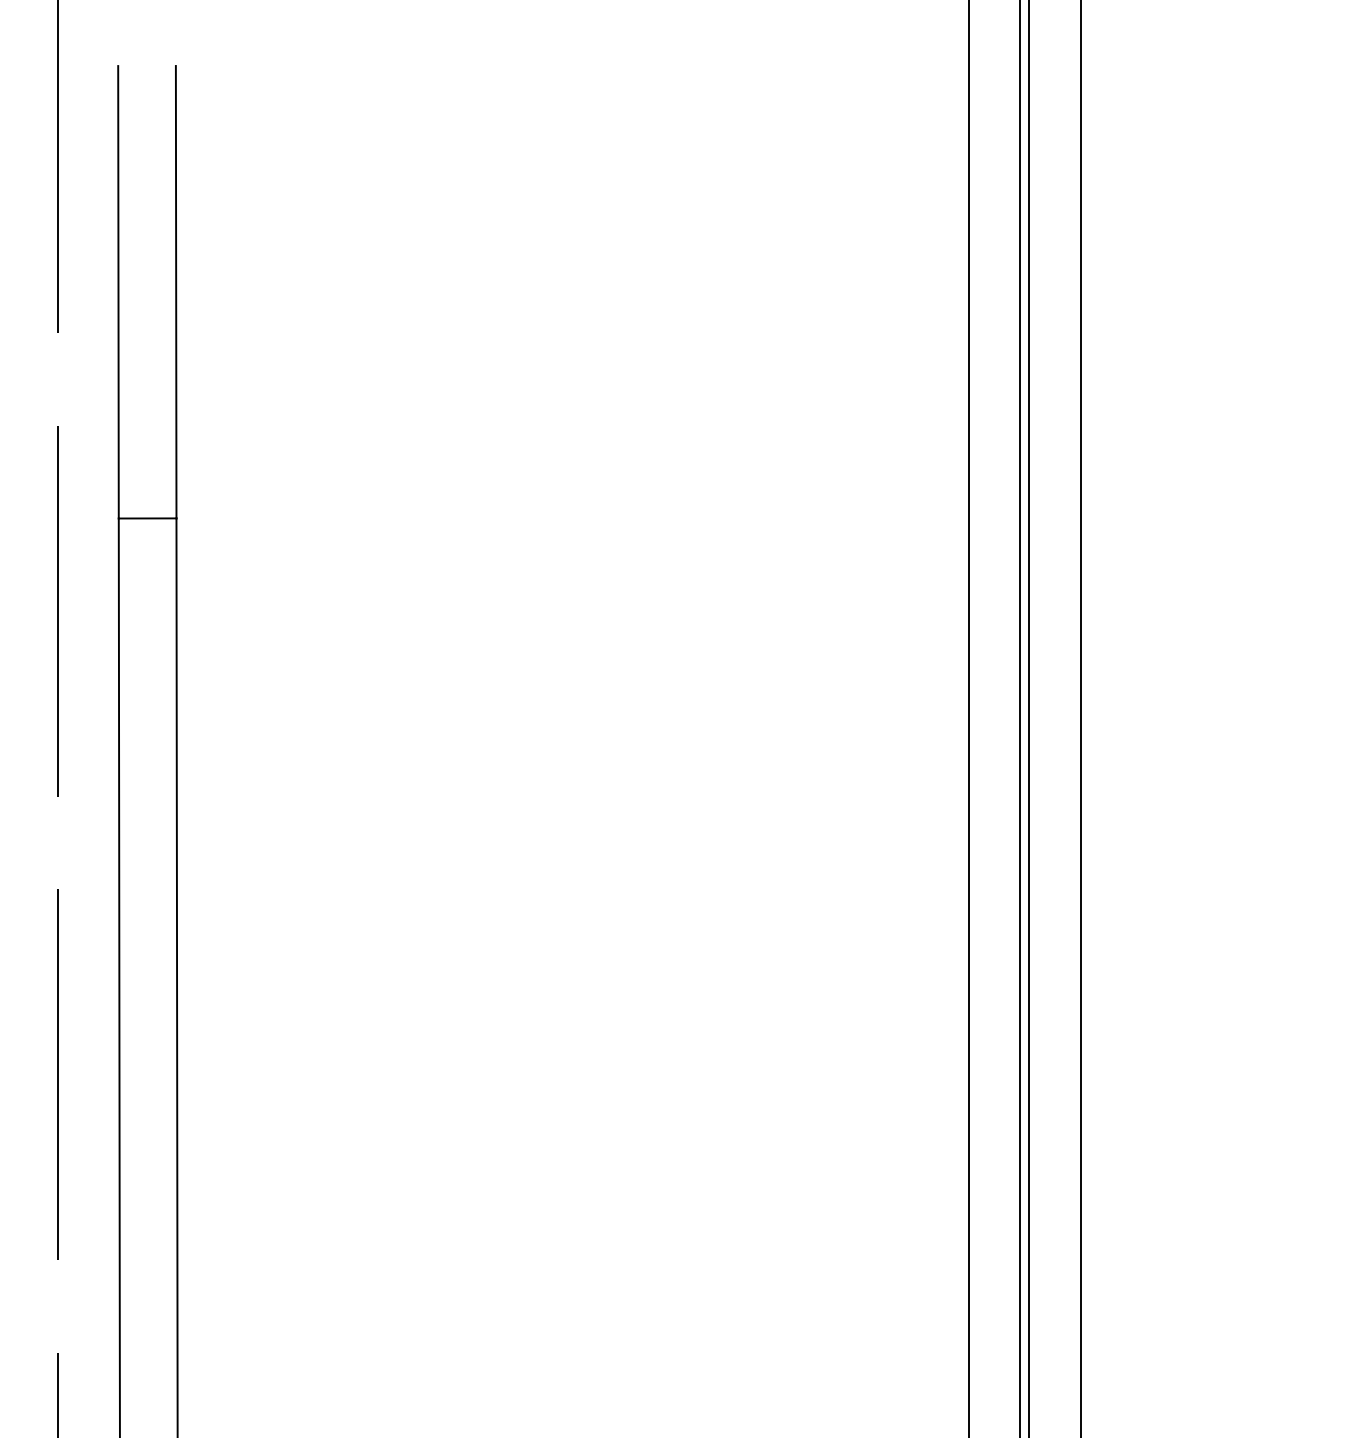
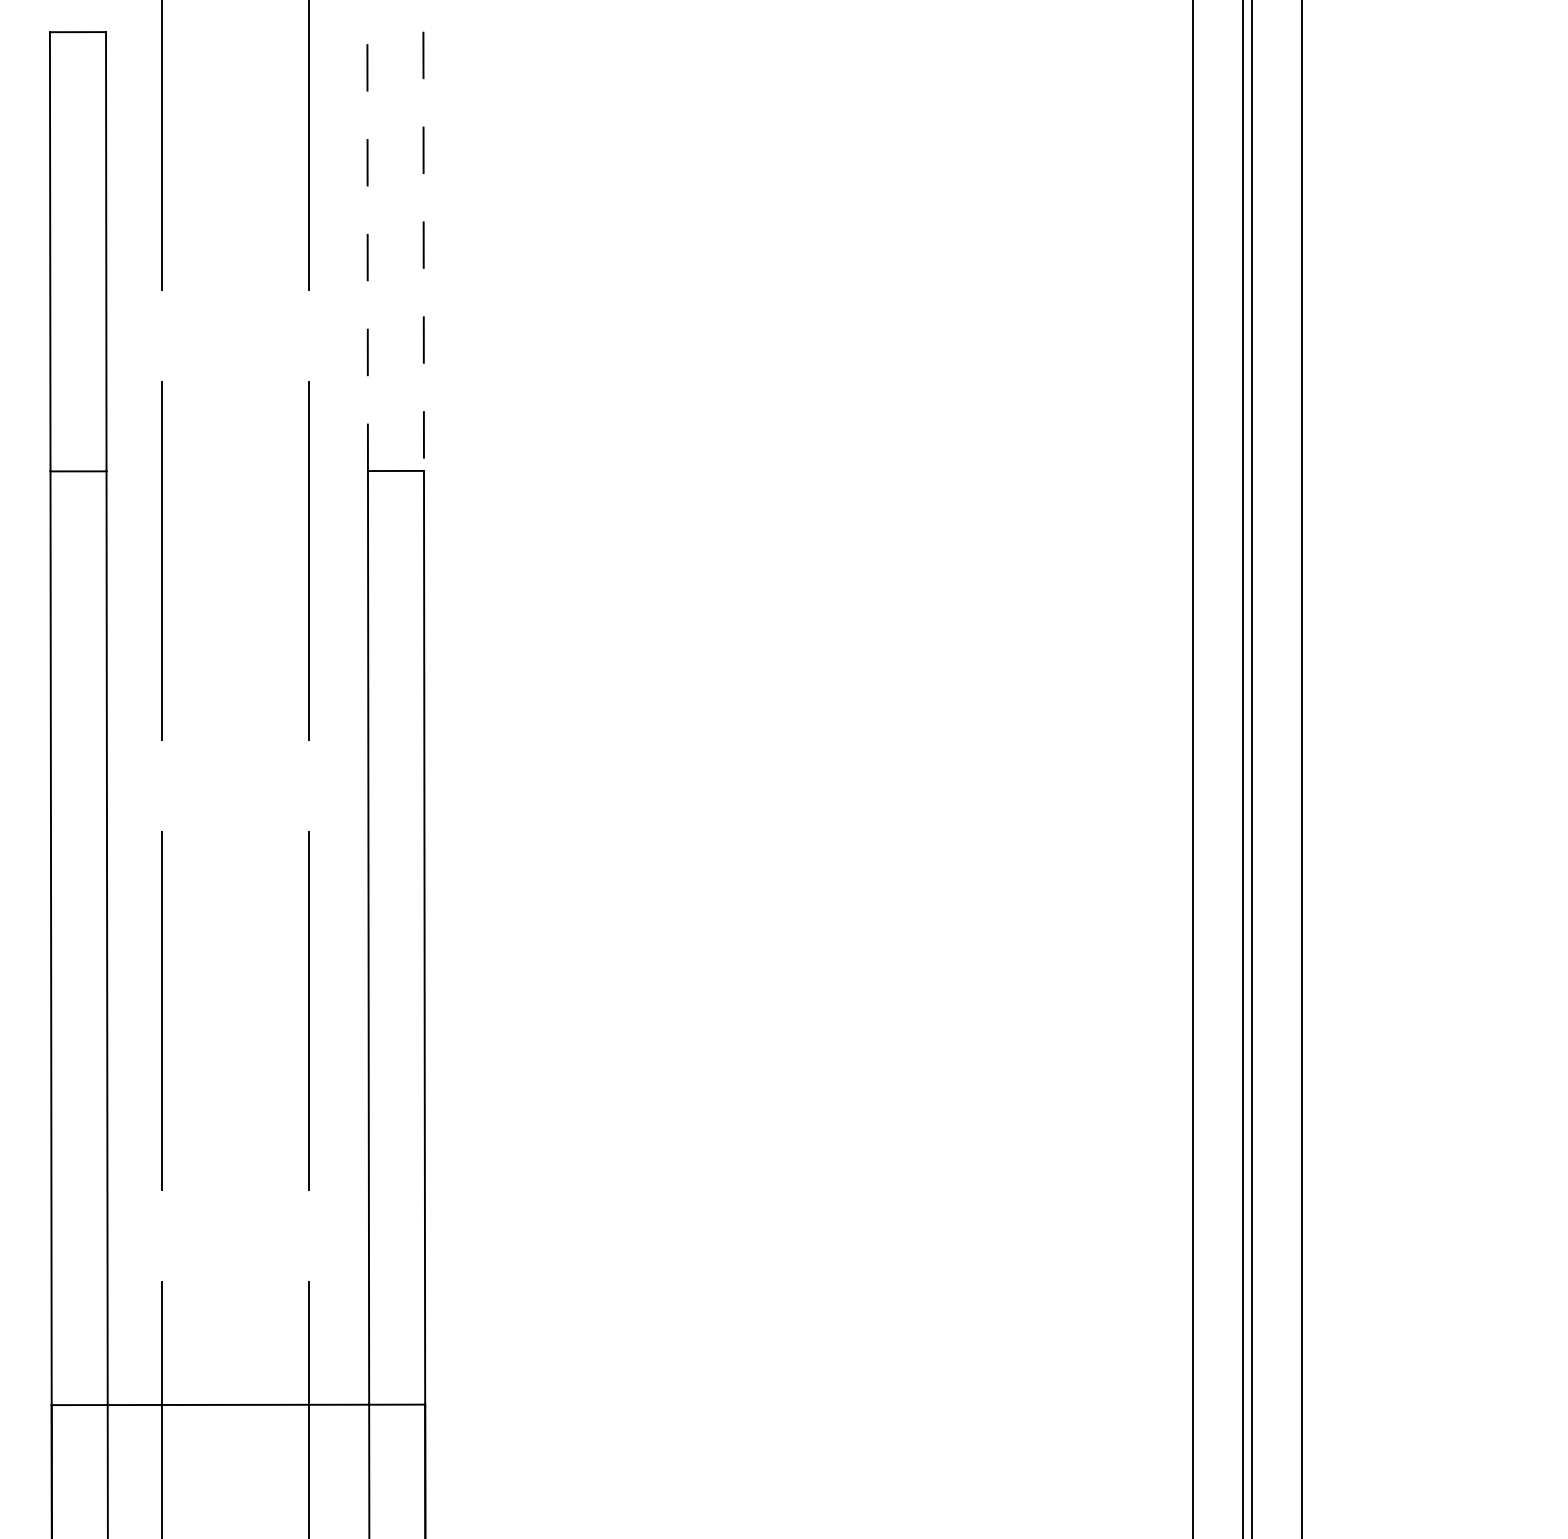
line: (118, 292) -> (367, 251), solid -> dashed
line: (175, 292) -> (423, 251), solid -> dashed

